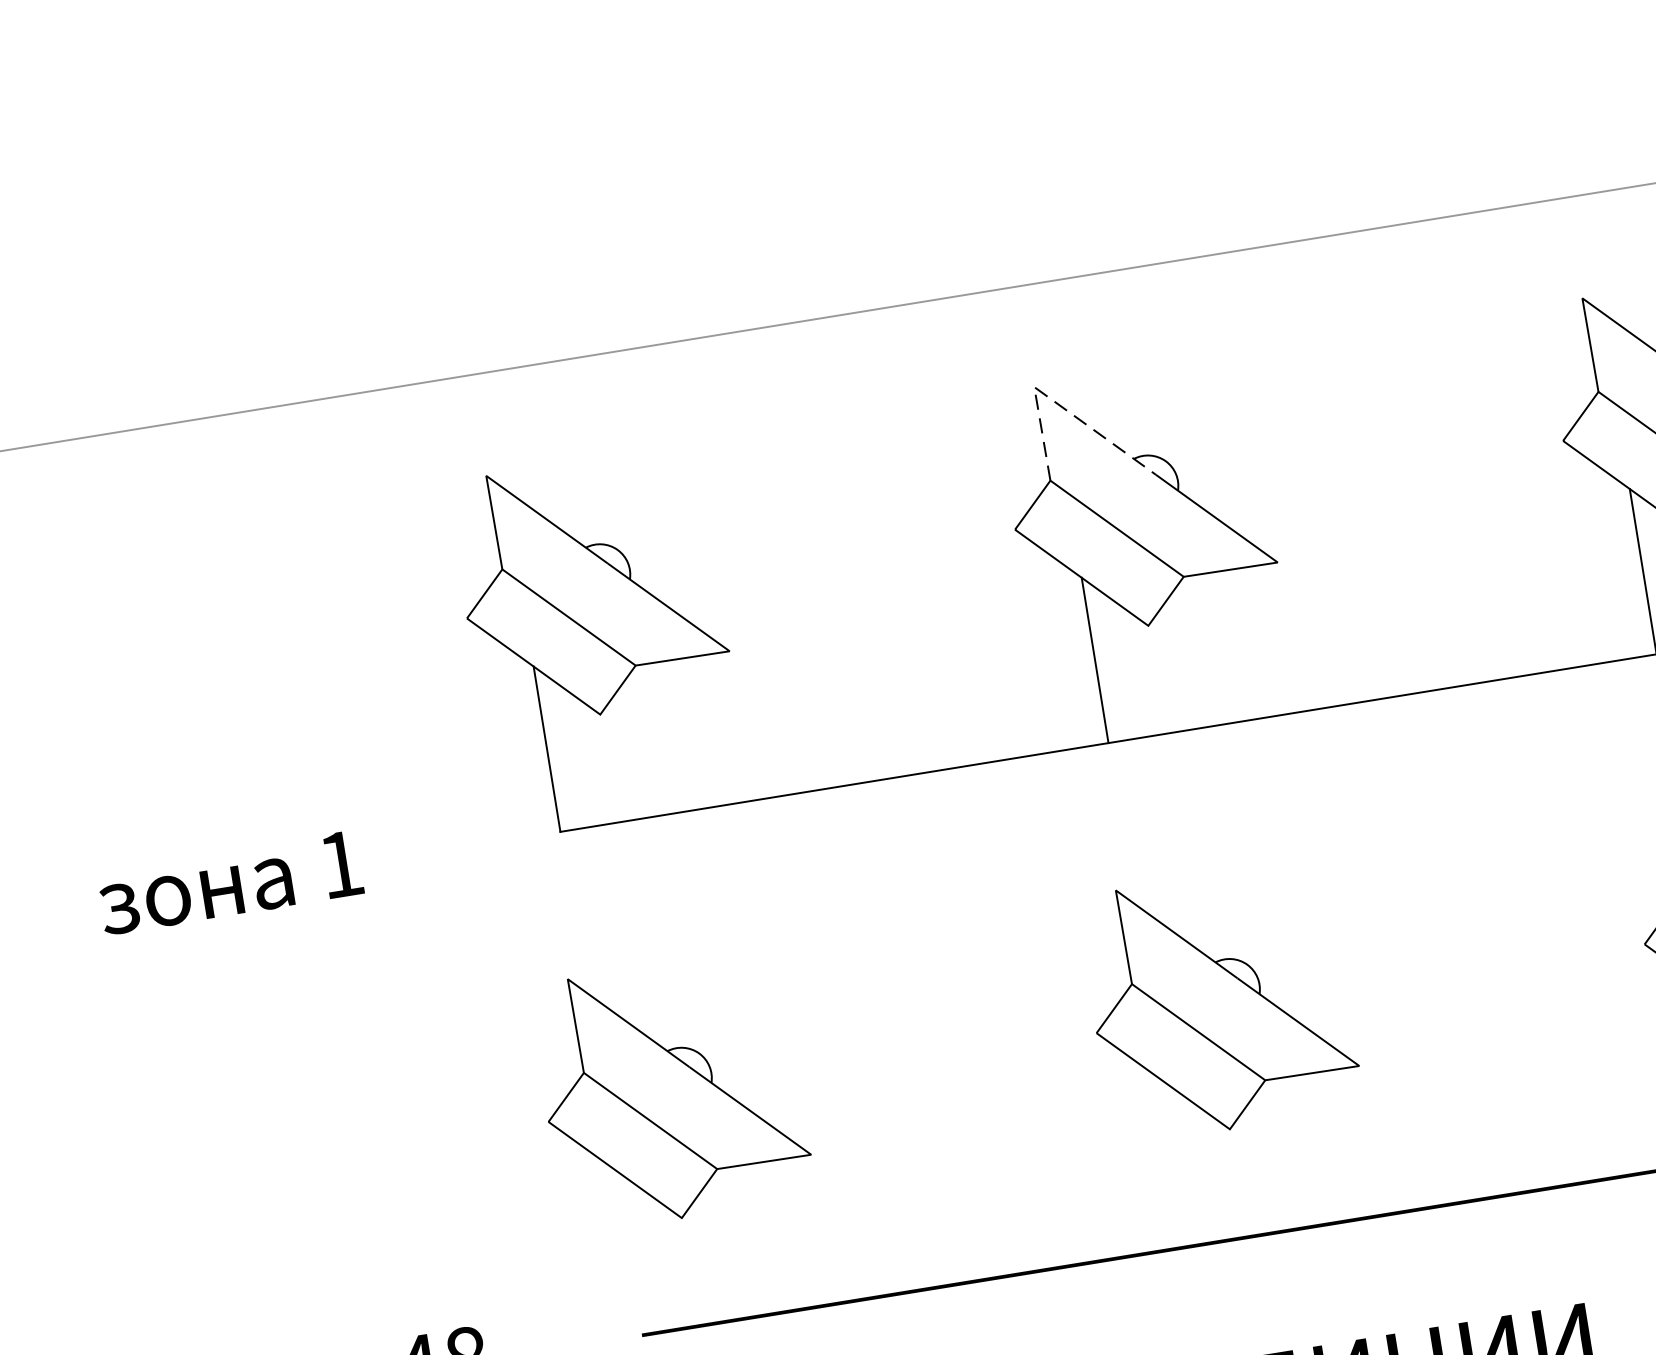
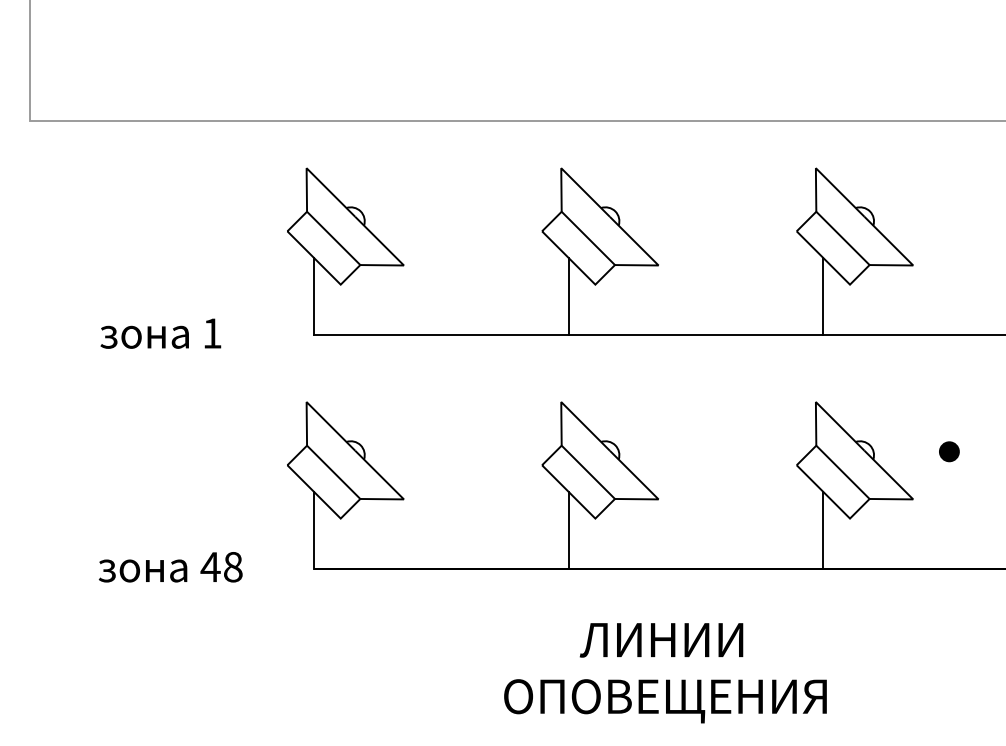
line: (1054, 402) -> (569, 176), dashed -> solid
line: (1175, 1162) -> (568, 529), added
line: (629, 1250) -> (314, 529), added

